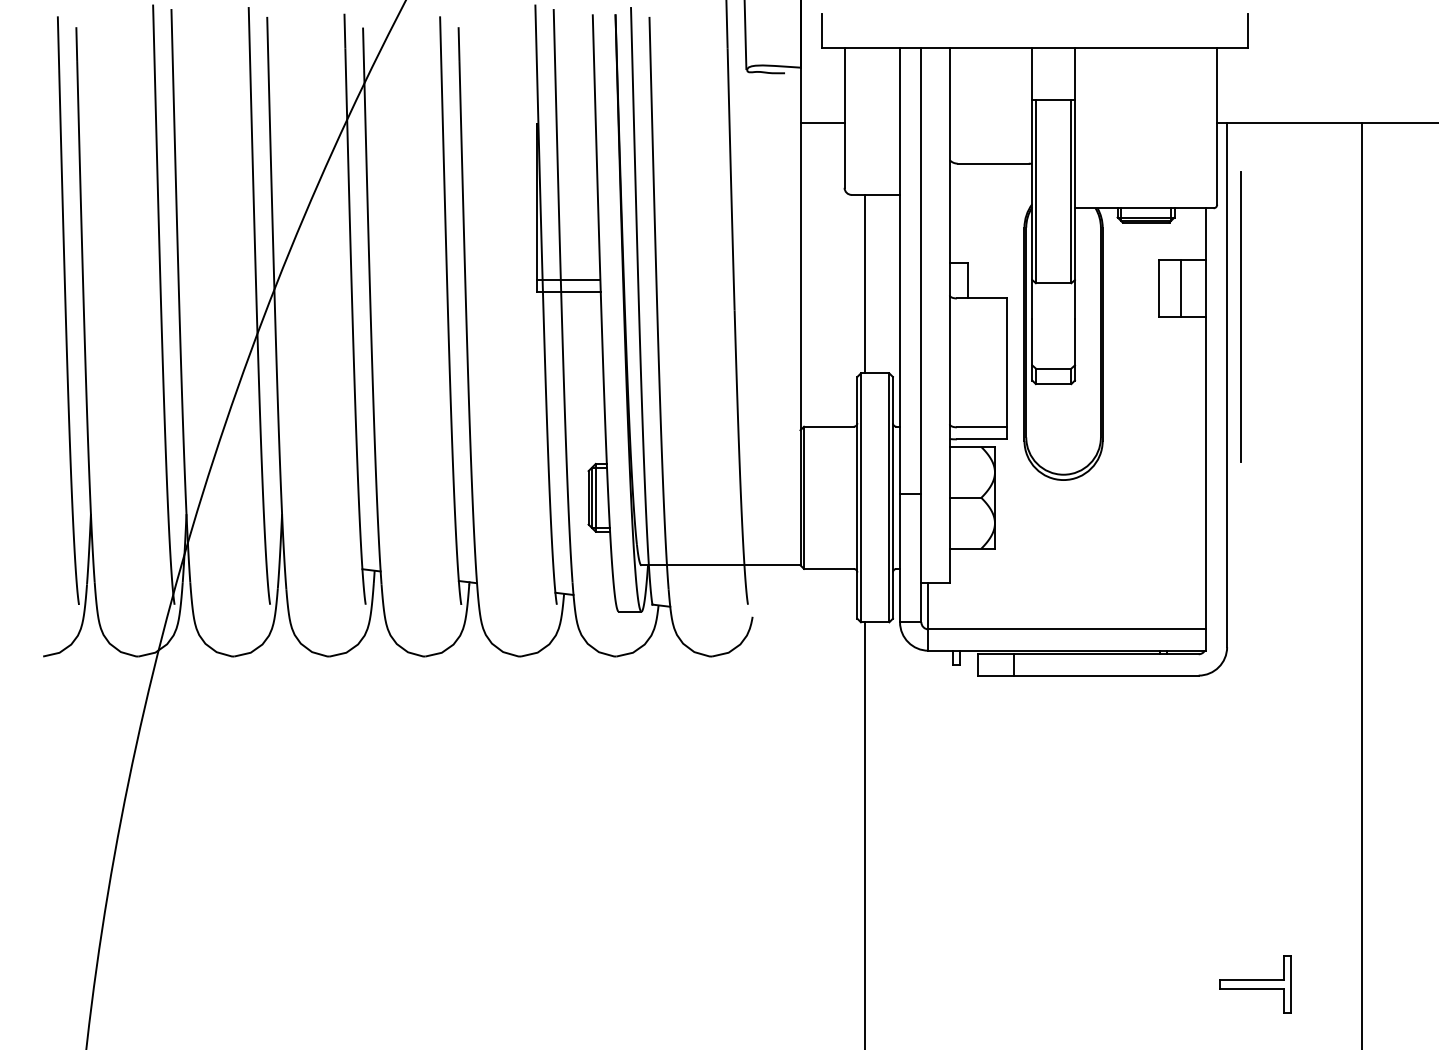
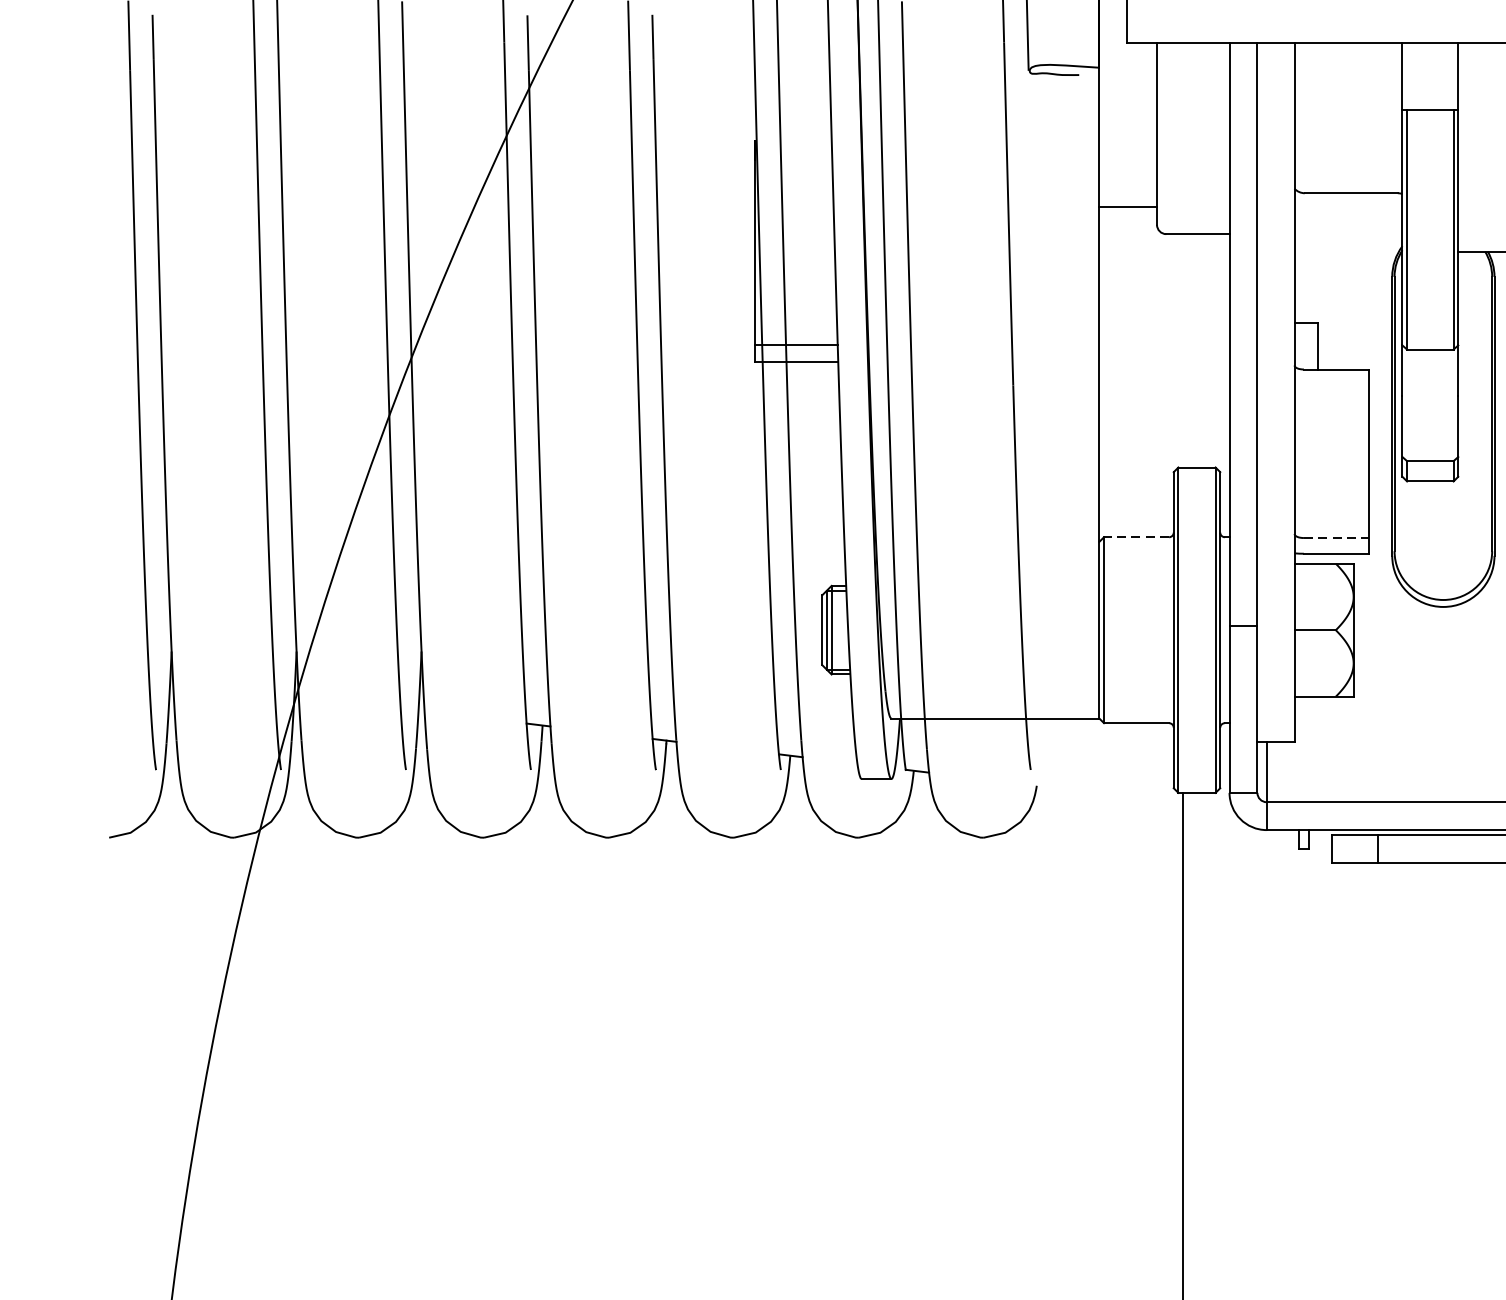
line: (822, 122) -> (1128, 206), moved
line: (864, 283) -> (1183, 349), removed
line: (828, 426) -> (1135, 536), solid -> dashed
line: (981, 427) -> (1336, 538), solid -> dashed

